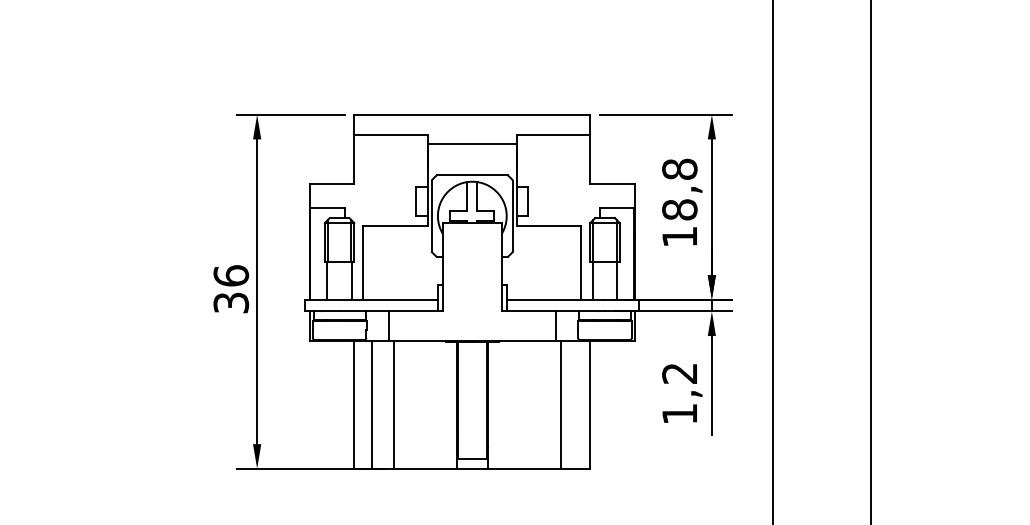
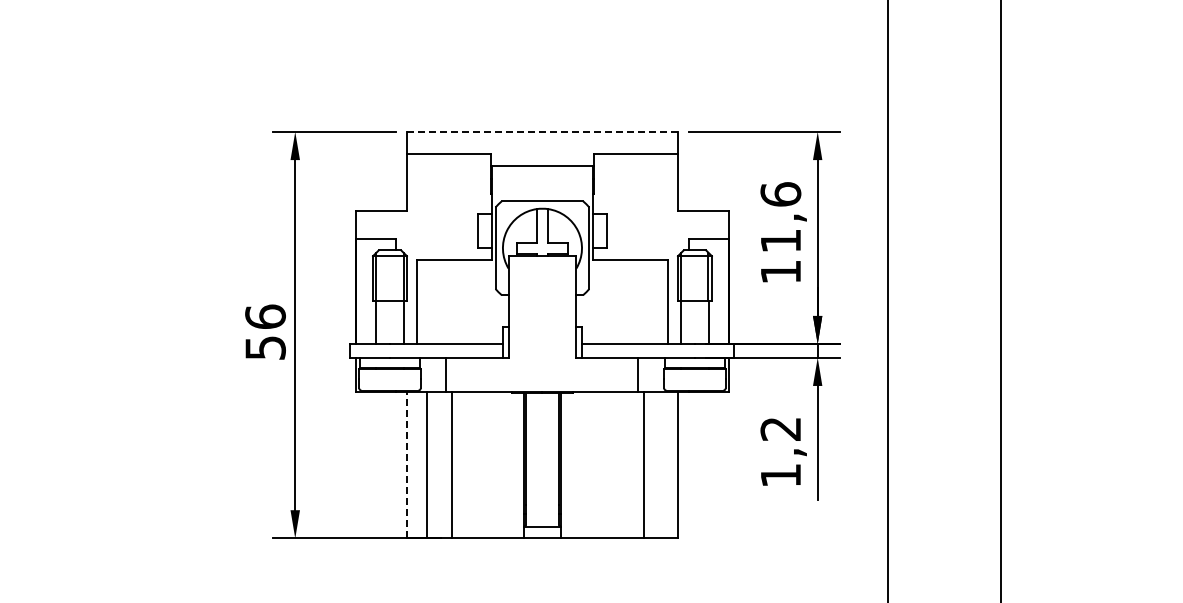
line: (472, 114) -> (542, 131), solid -> dashed
text: (679, 189) -> (780, 217), 18,8 -> 11,6
text: (231, 302) -> (265, 347), 36 -> 56
line: (353, 404) -> (406, 464), solid -> dashed

